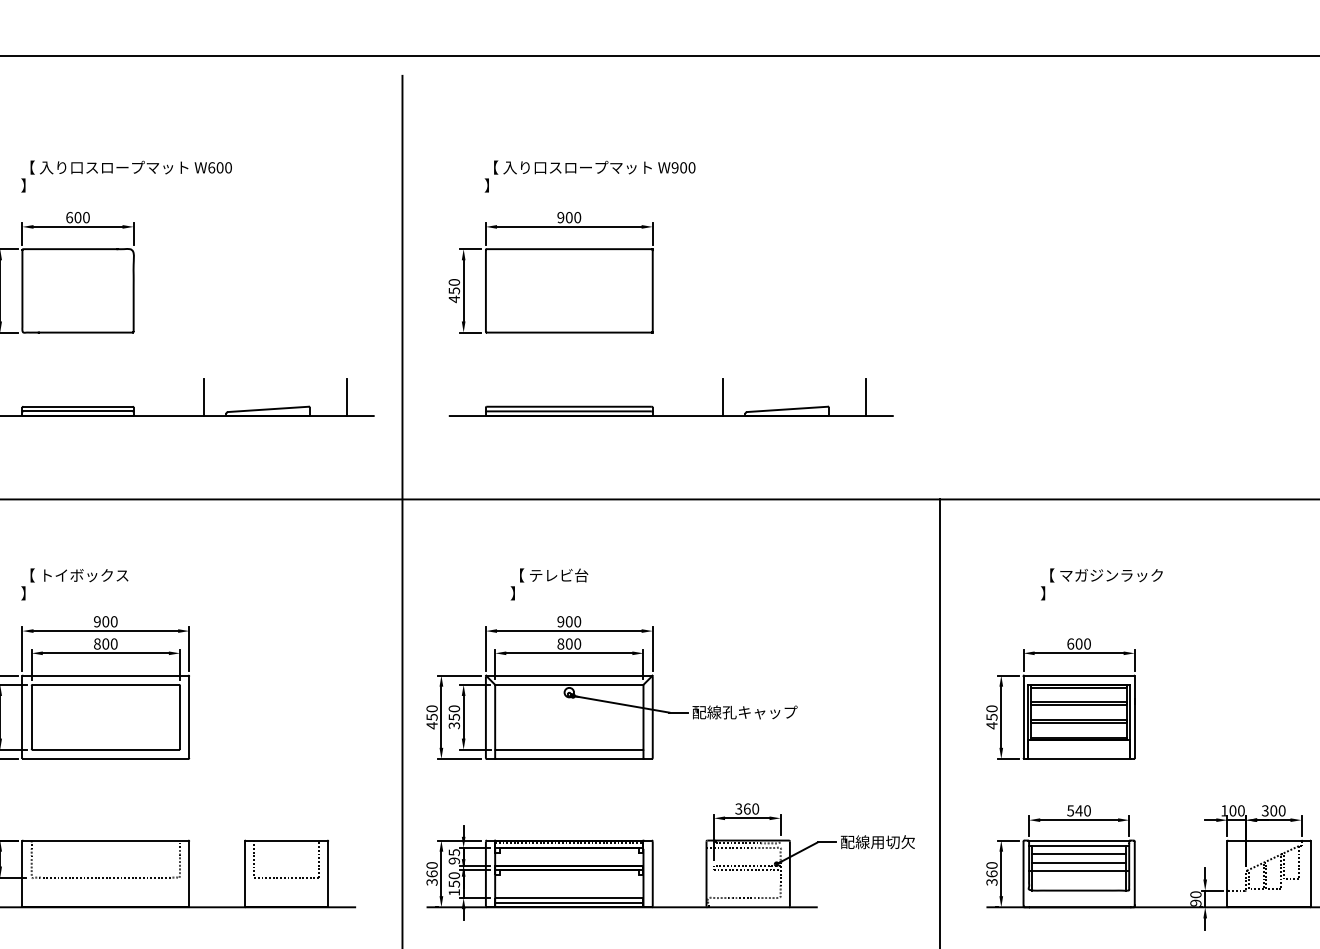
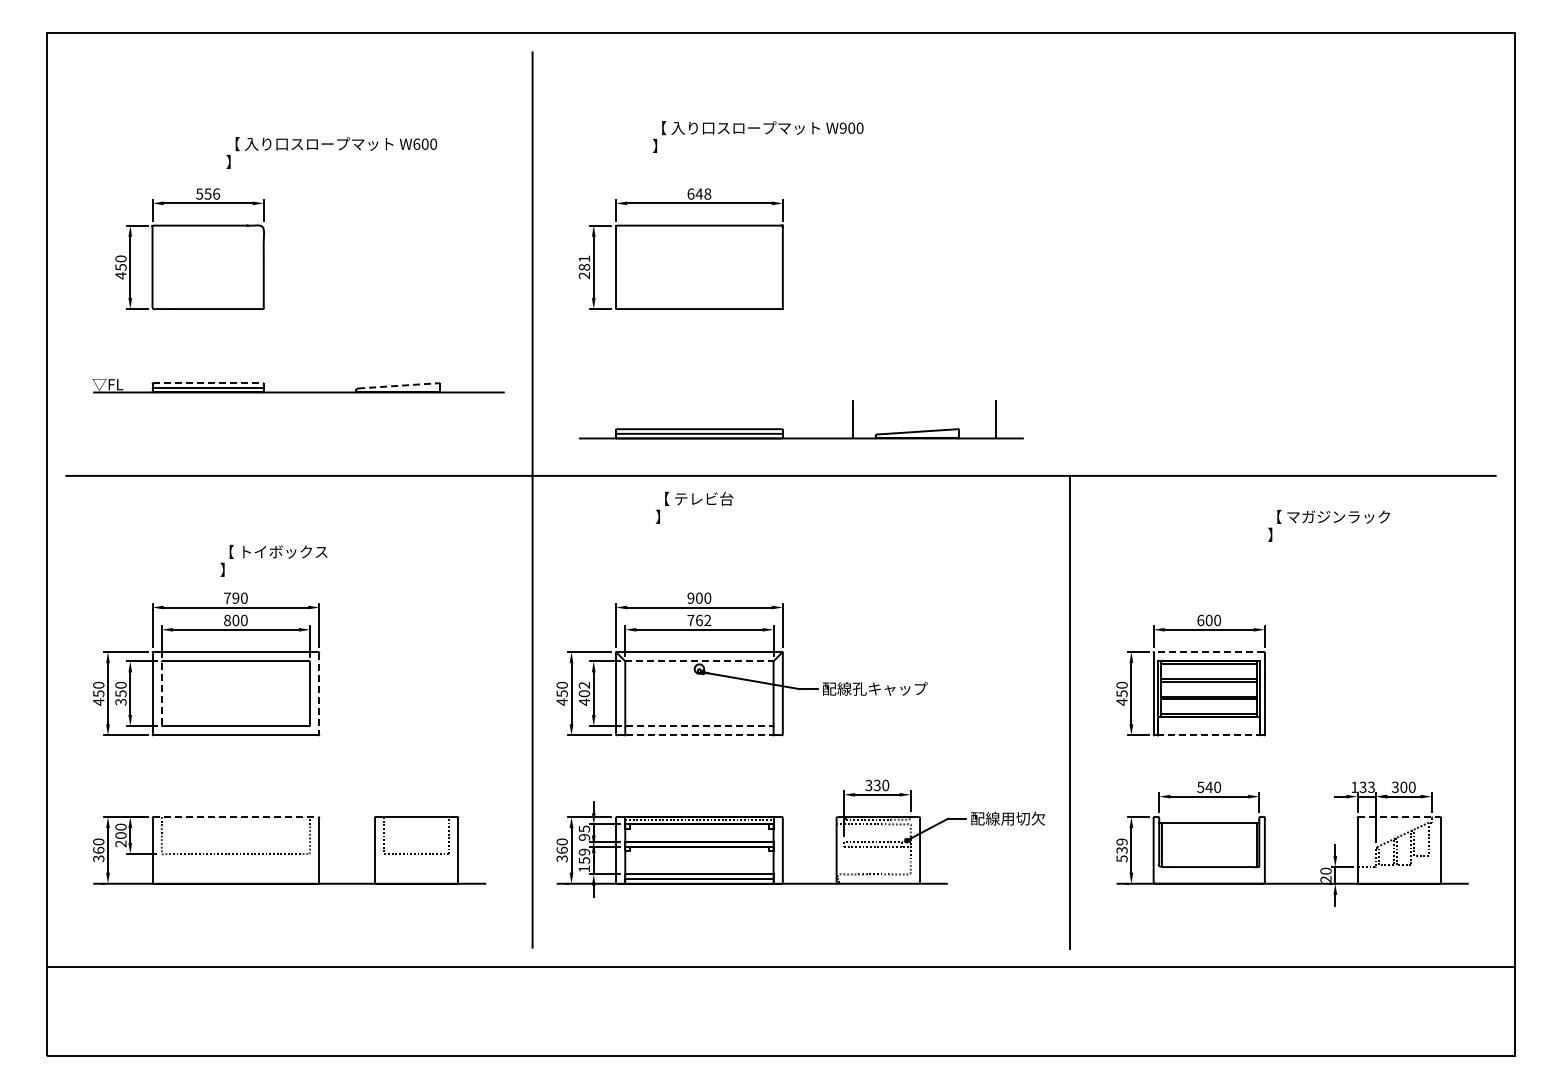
text: (126, 176) -> (331, 152), moved
text: (590, 176) -> (758, 136), moved
text: (78, 217) -> (208, 193), 600 -> 556
text: (569, 217) -> (699, 193), 900 -> 648
text: (454, 291) -> (584, 267), 450 -> 281
line: (204, 397) -> (334, 373), removed
line: (346, 397) -> (476, 373), removed
line: (78, 407) -> (208, 383), solid -> dashed
line: (269, 409) -> (399, 385), solid -> dashed
part: (671, 415) -> (801, 437), moved
text: (74, 584) -> (273, 560), moved
text: (549, 584) -> (694, 507), moved
text: (1101, 584) -> (1328, 525), moved
text: (101, 621) -> (231, 597), 900 -> 790
text: (569, 644) -> (699, 620), 800 -> 762
line: (1079, 676) -> (1209, 652), solid -> dashed
line: (569, 685) -> (699, 661), solid -> dashed
line: (31, 717) -> (161, 693), solid -> dashed
line: (189, 717) -> (319, 693), solid -> dashed
text: (454, 717) -> (584, 693), 350 -> 402
line: (569, 750) -> (699, 726), solid -> dashed
line: (569, 759) -> (699, 735), solid -> dashed
line: (1079, 759) -> (1209, 735), solid -> dashed
text: (746, 809) -> (876, 785), 360 -> 330
text: (1236, 810) -> (1366, 786), 100 -> 133
line: (106, 841) -> (236, 817), solid -> dashed
line: (1079, 841) -> (1209, 817), removed
line: (1269, 841) -> (1399, 817), solid -> dashed
line: (1078, 854) -> (1208, 830), removed
line: (1078, 863) -> (1208, 839), removed
line: (1079, 871) -> (1209, 847), removed
text: (991, 873) -> (1121, 849), 360 -> 539
text: (454, 875) -> (584, 851), 150 -> 159
text: (1196, 903) -> (1326, 879), 90 -> 20

